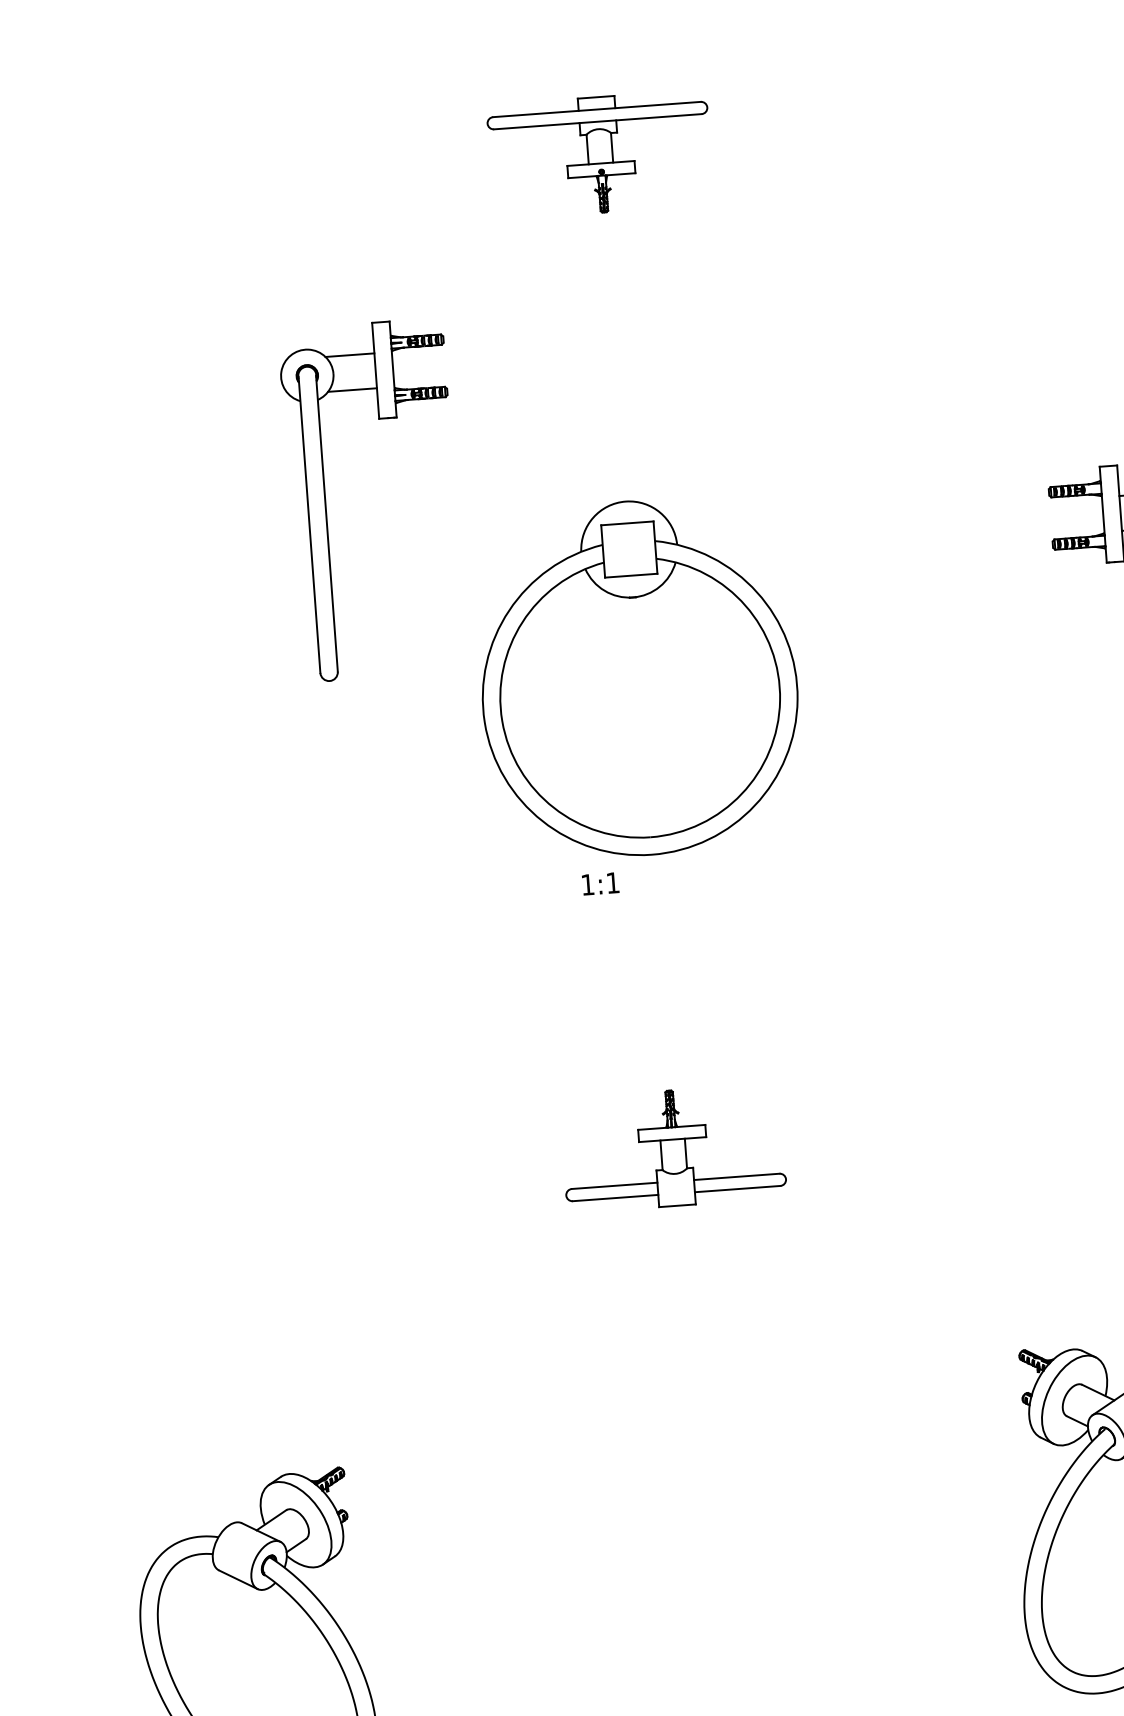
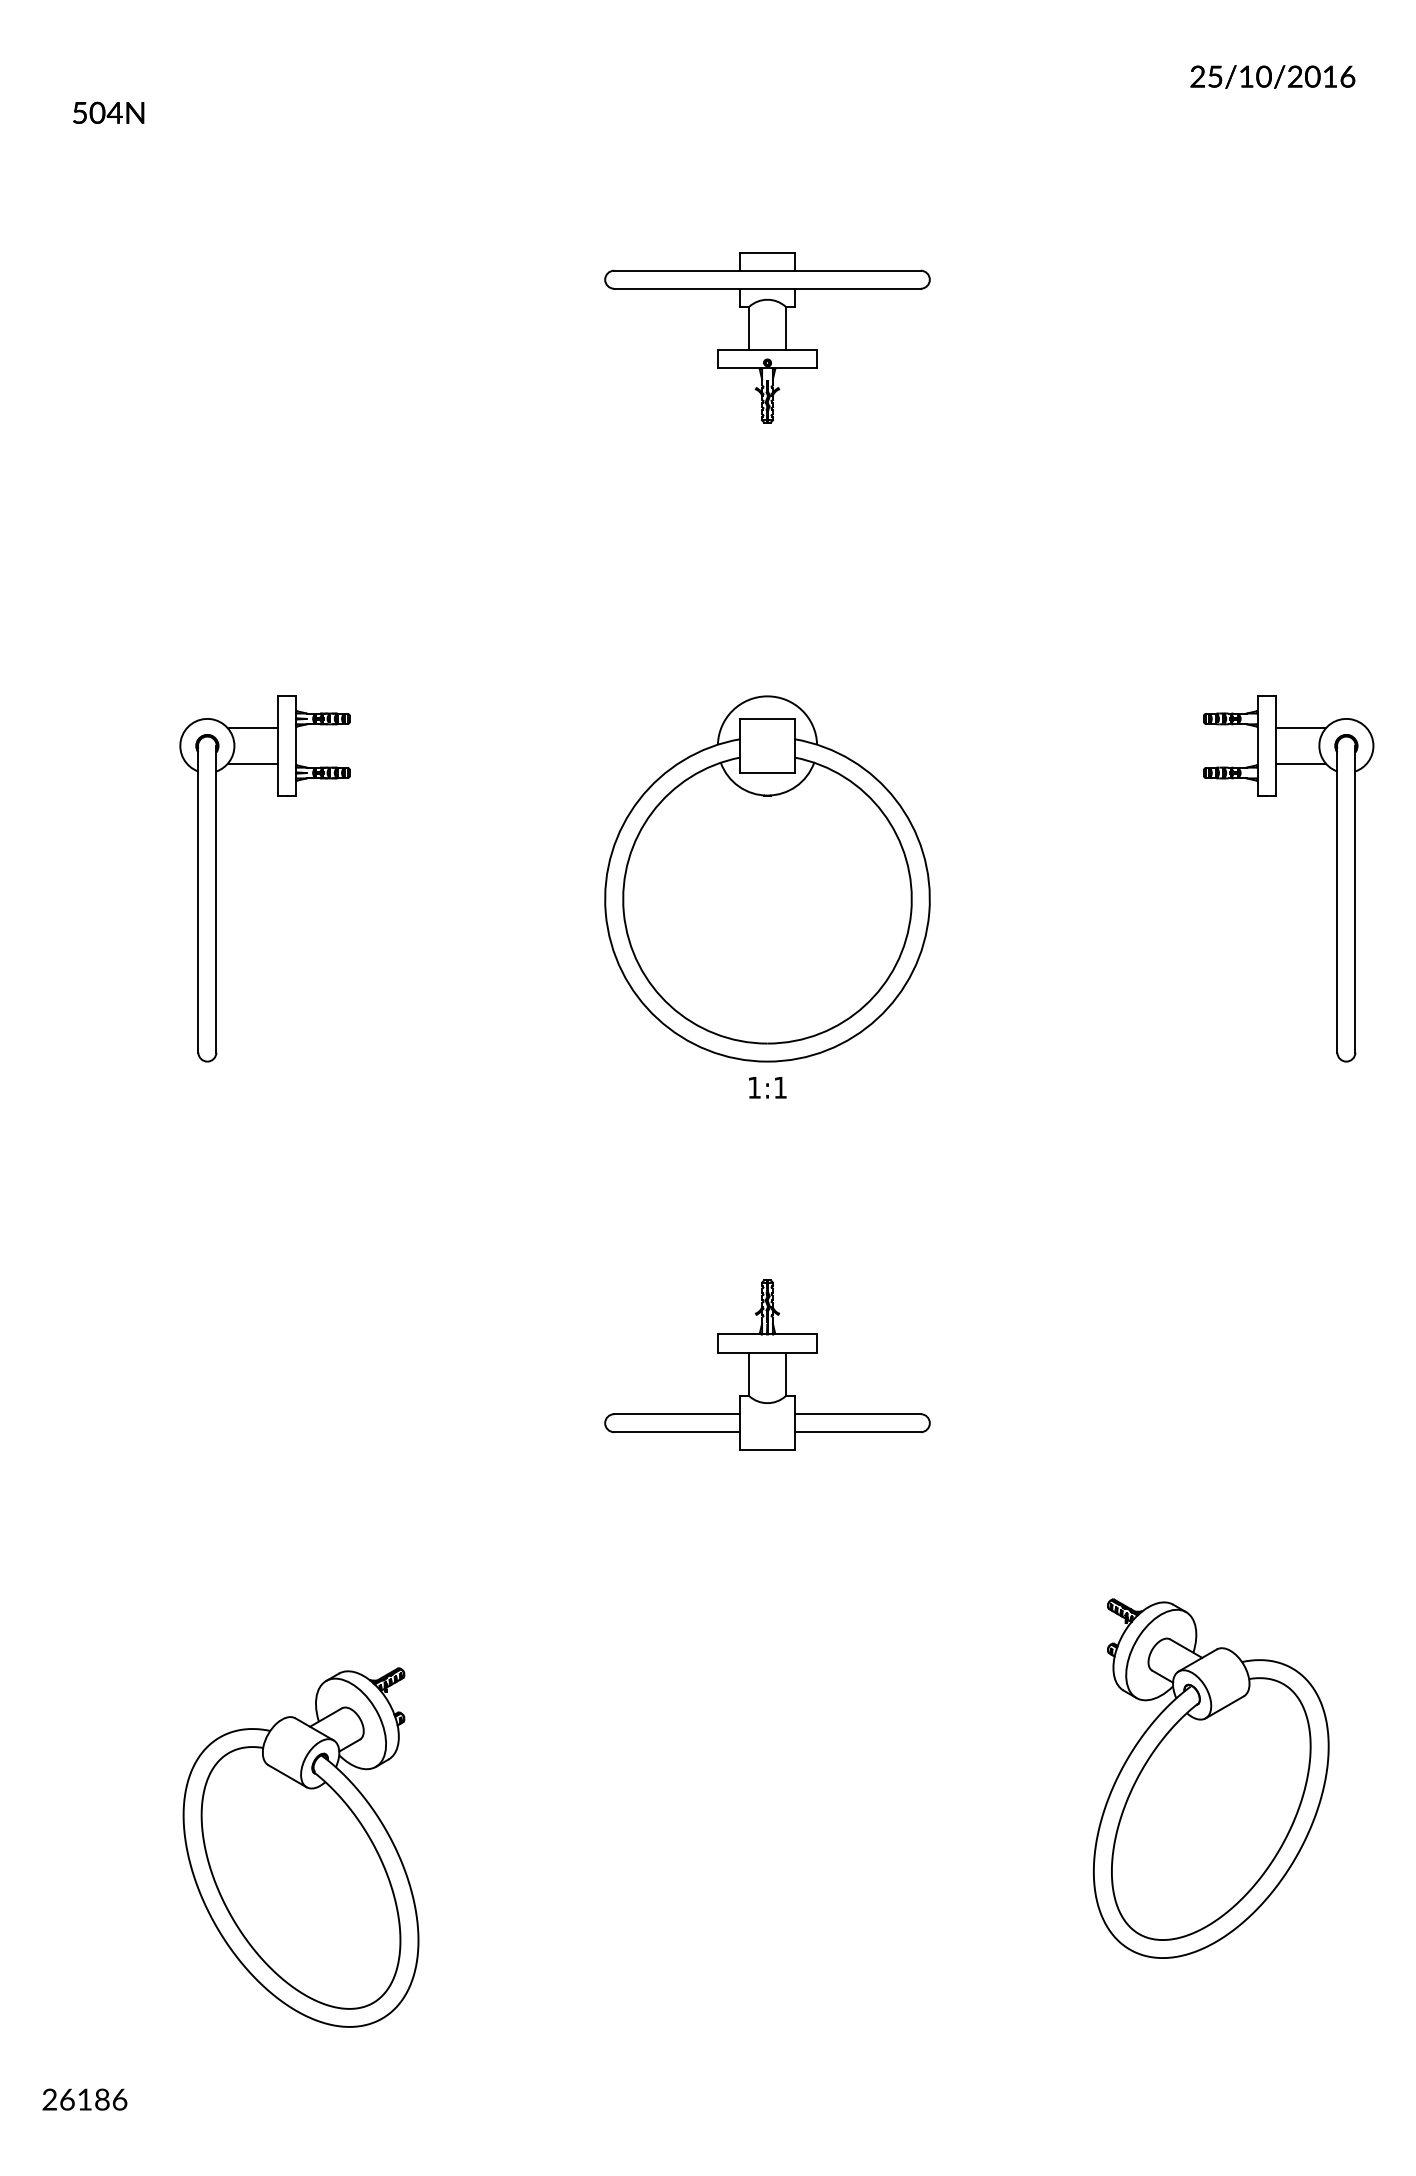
part: (600, 154) -> (767, 337), size x1.43
part: (325, 503) -> (216, 878), moved
text: (600, 883) -> (767, 1087), moved
part: (673, 1147) -> (767, 1364), size x1.43

